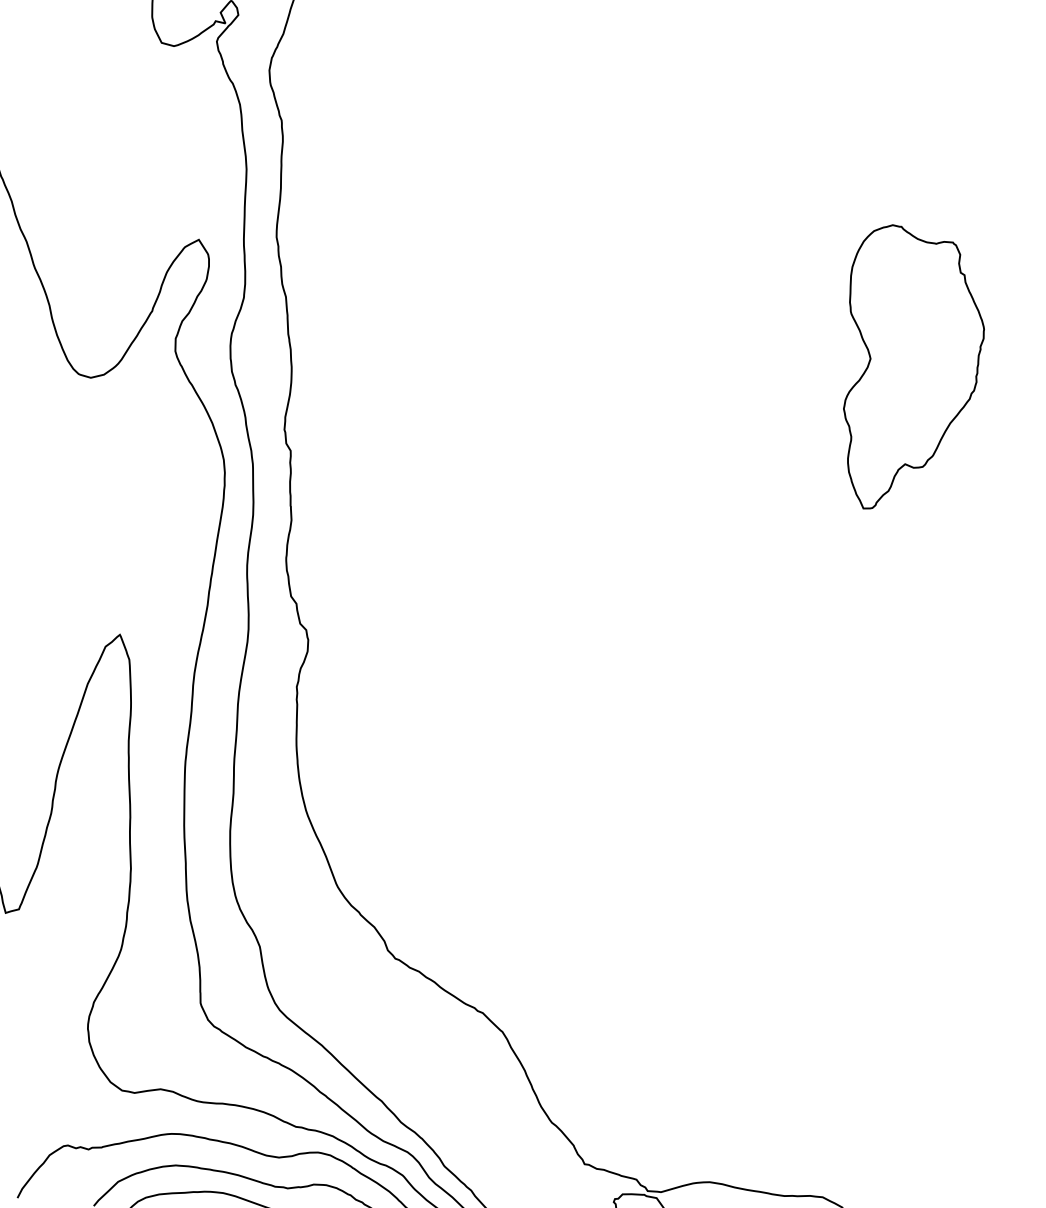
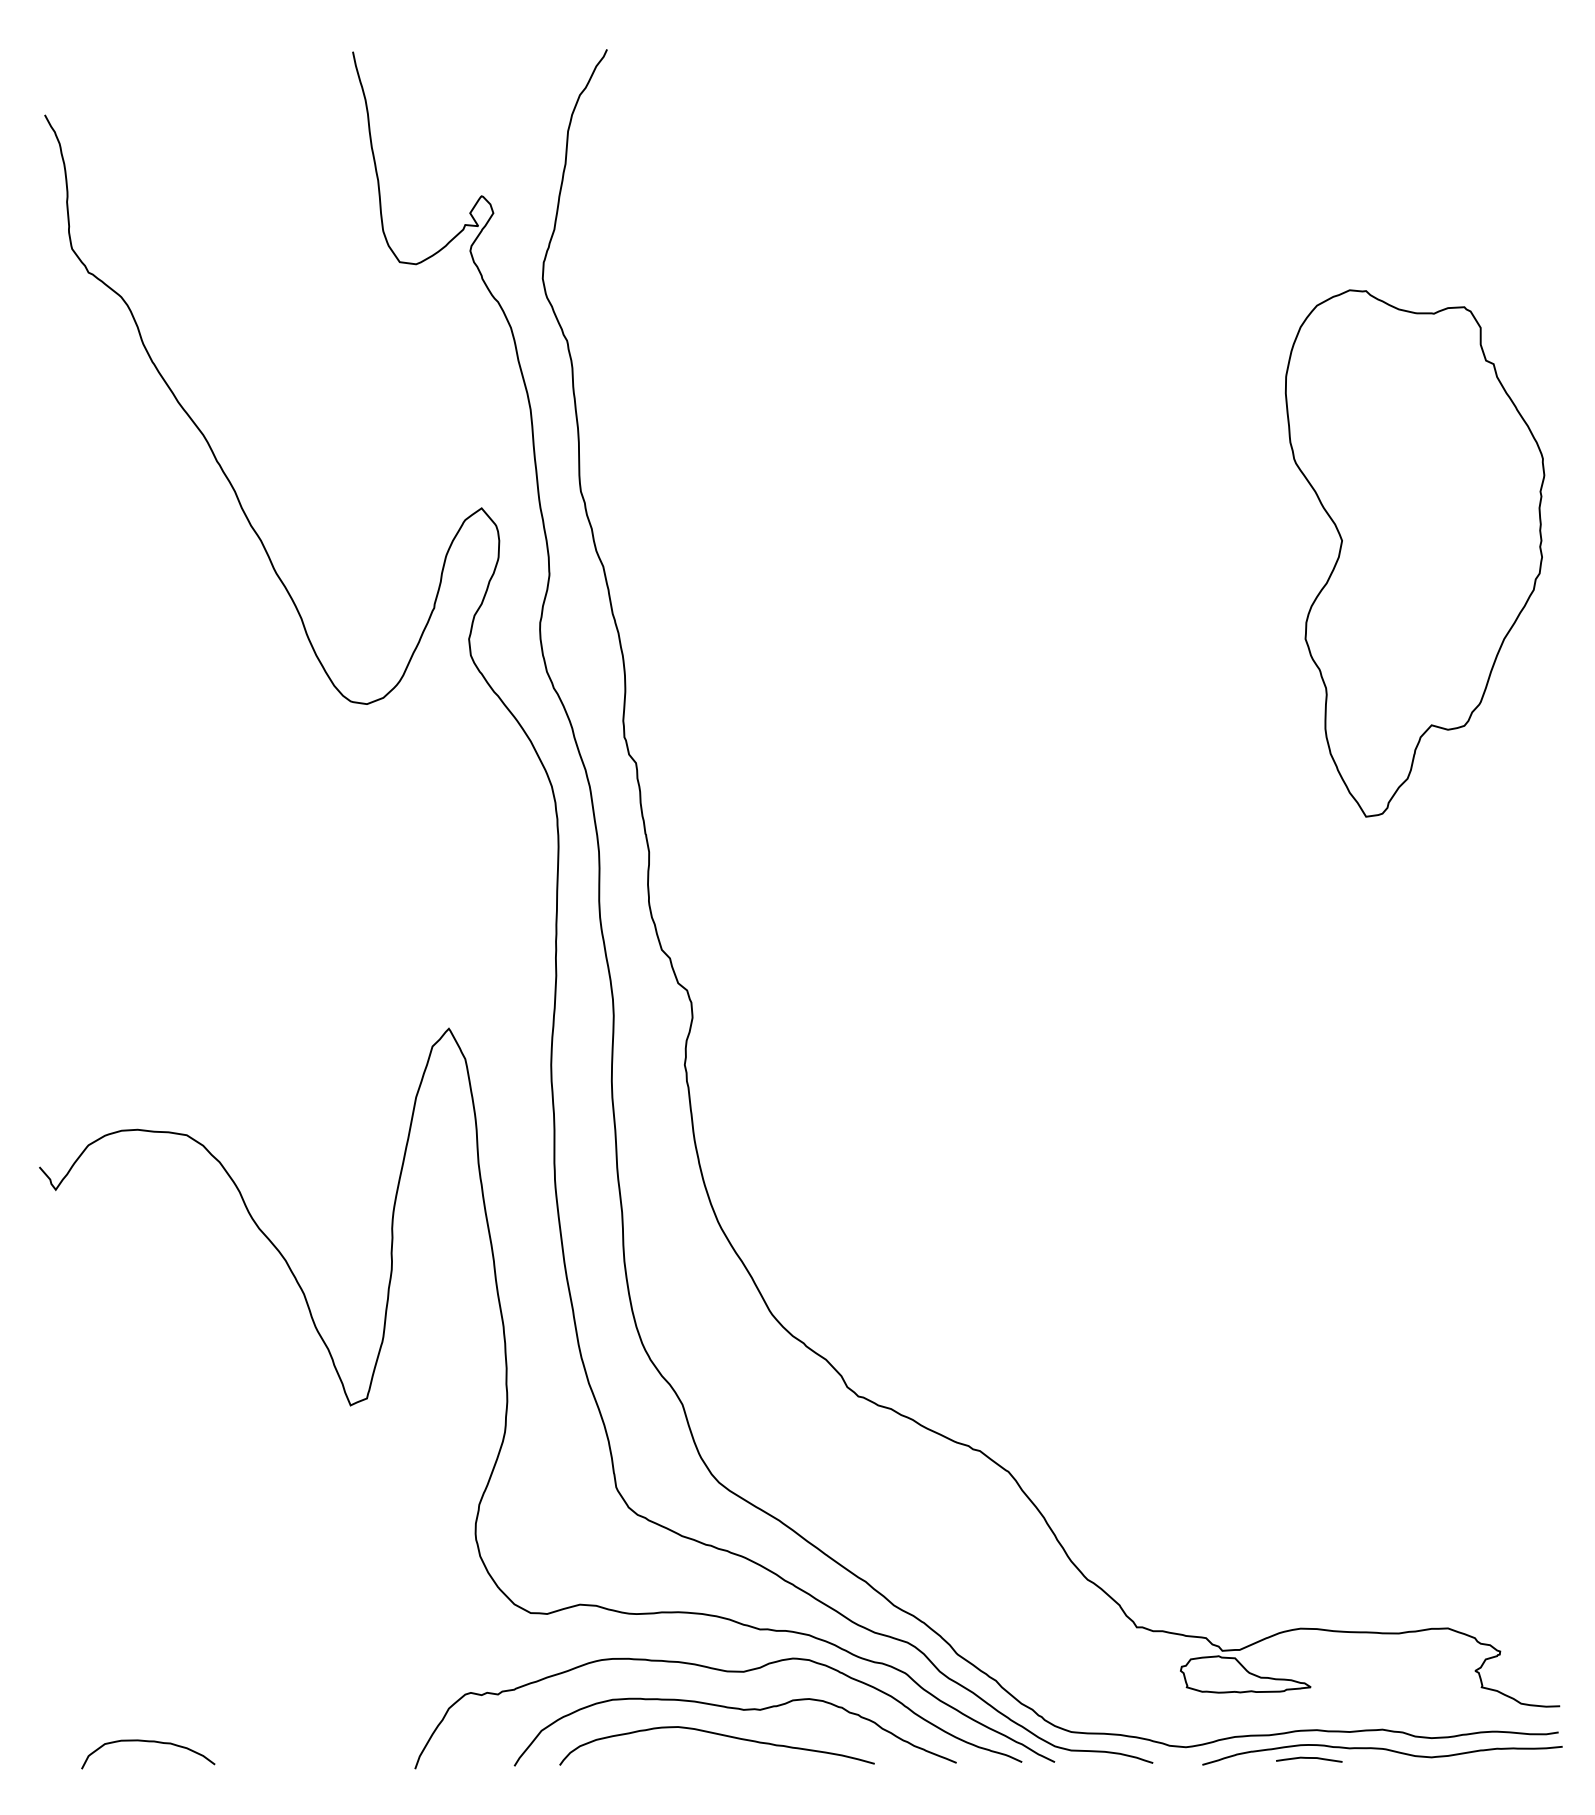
part: (908, 370) -> (1414, 553), size x1.43

